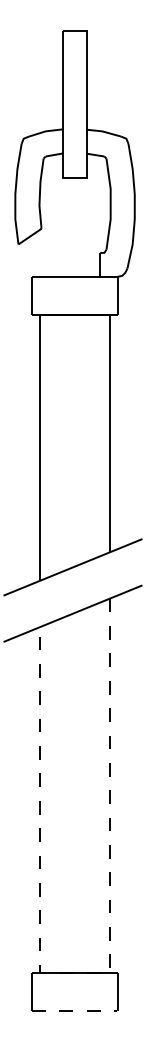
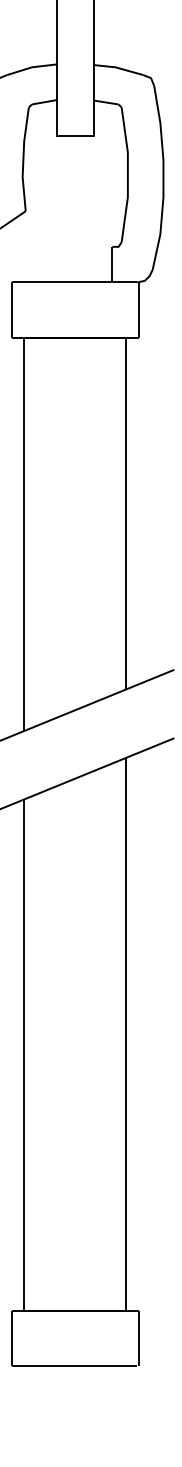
line: (88, 973) -> (95, 1311), dashed -> solid
line: (75, 1010) -> (75, 1366), dashed -> solid

